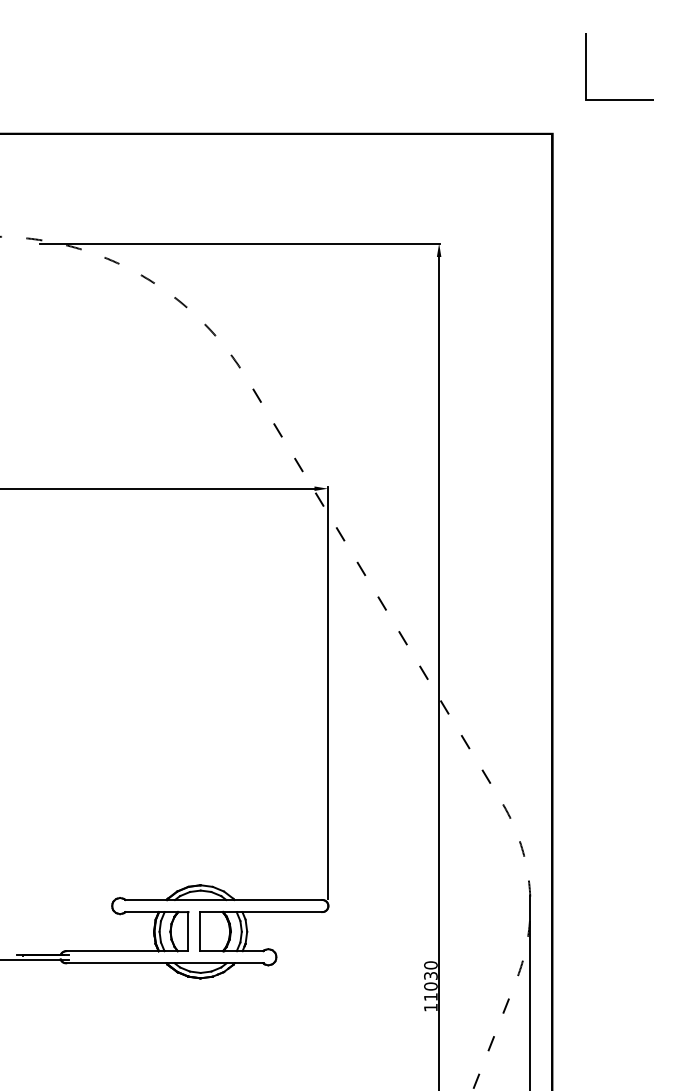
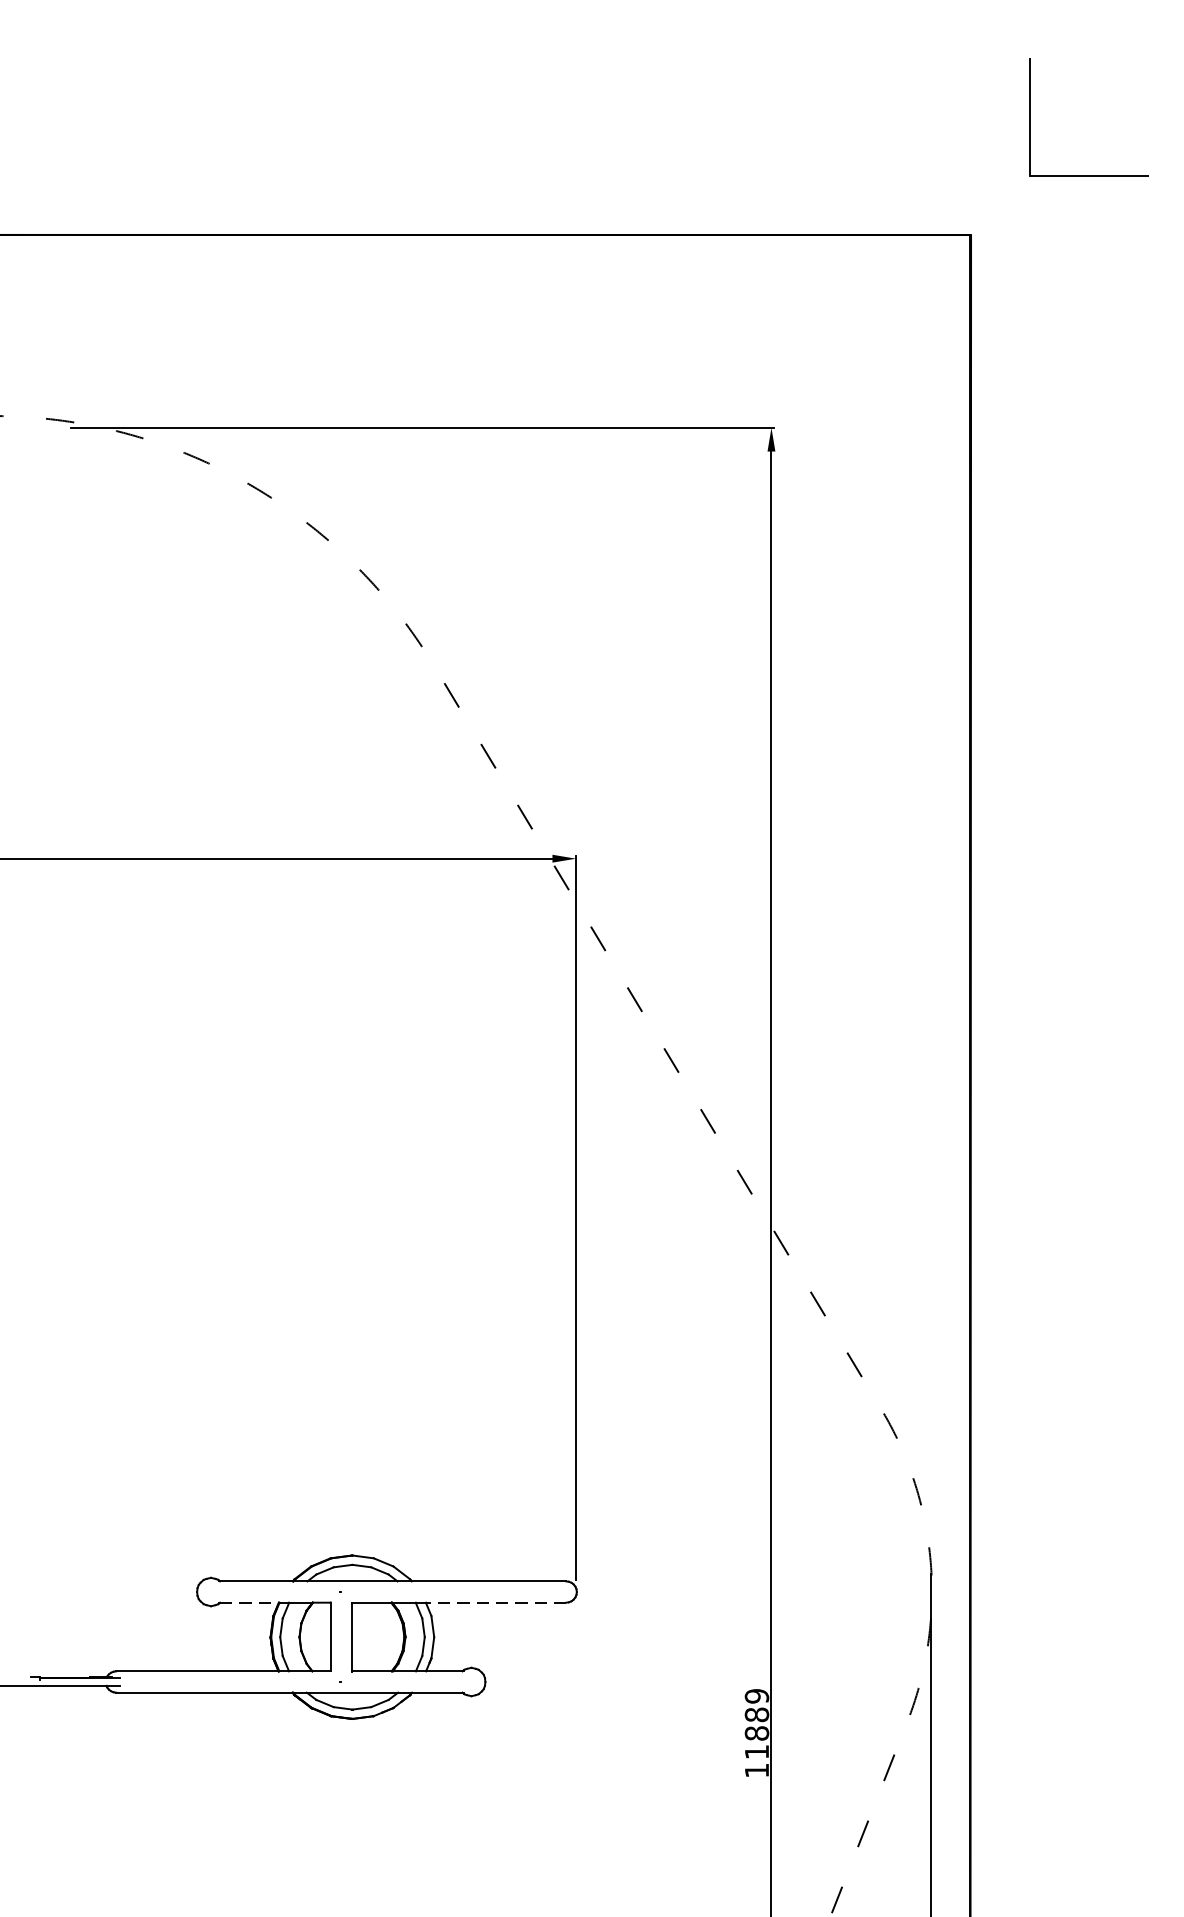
line: (142, 912) -> (250, 1603), solid -> dashed
line: (282, 912) -> (496, 1603), solid -> dashed
text: (430, 975) -> (756, 1714), 11030 -> 11889

